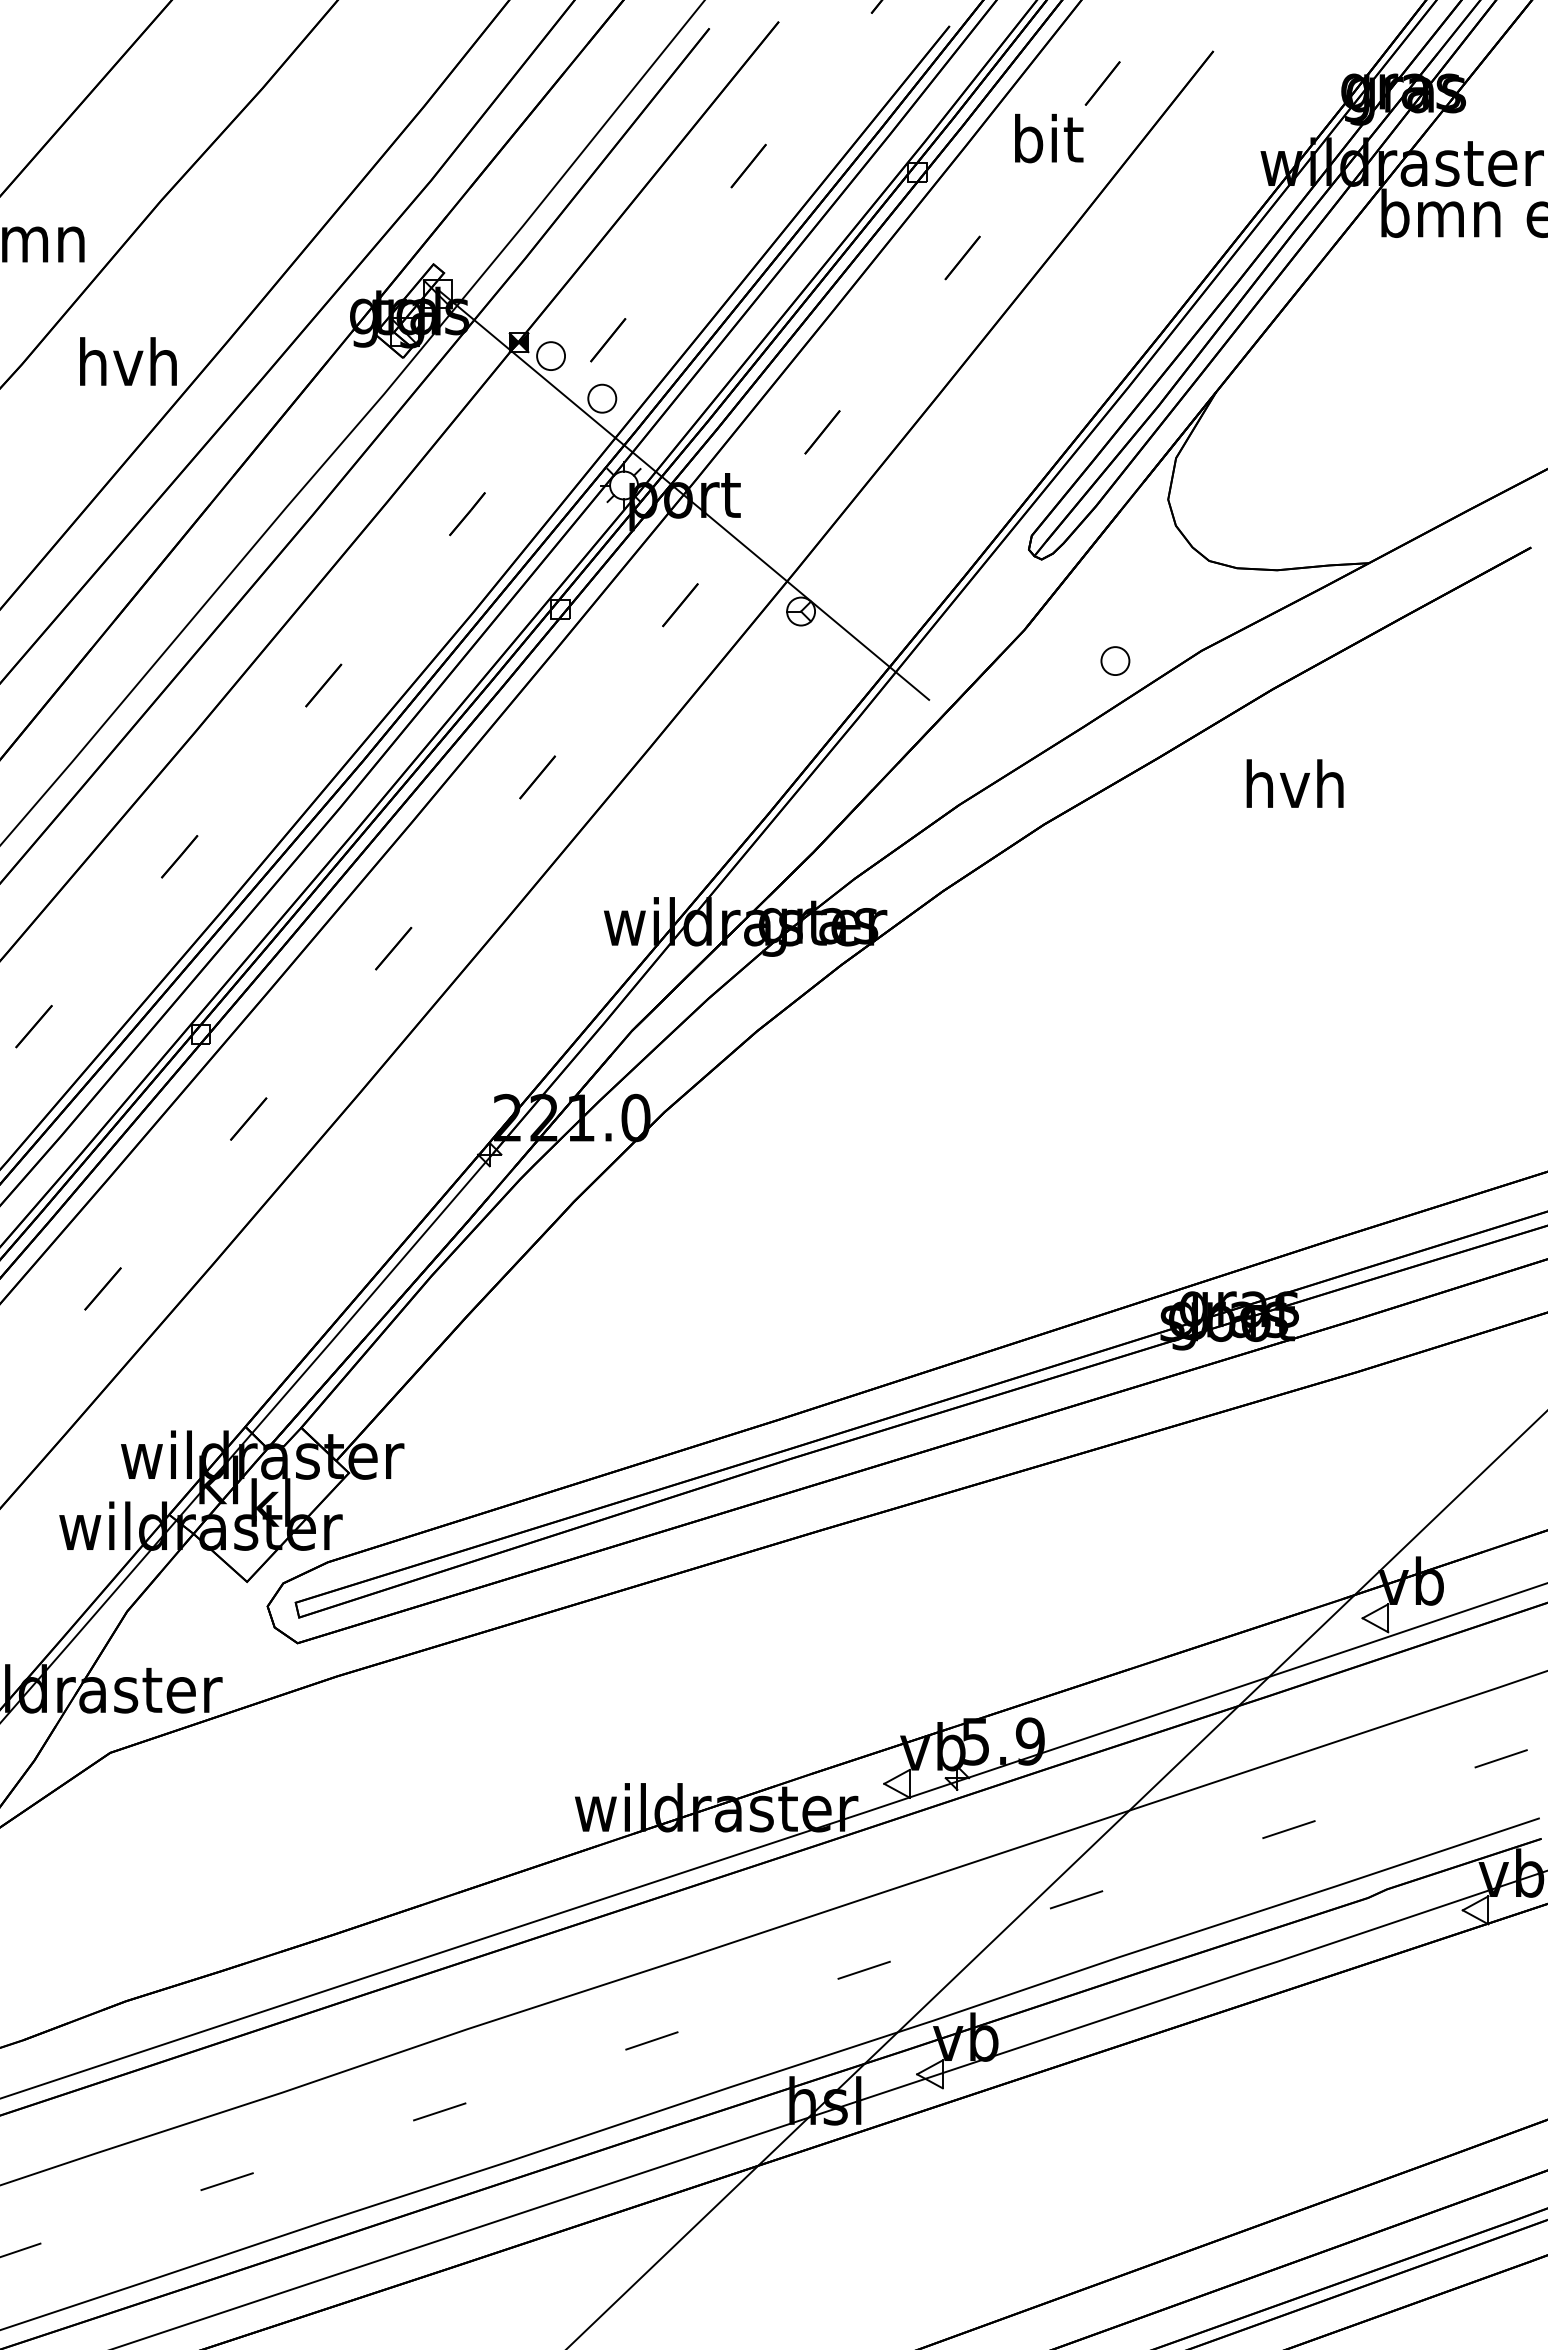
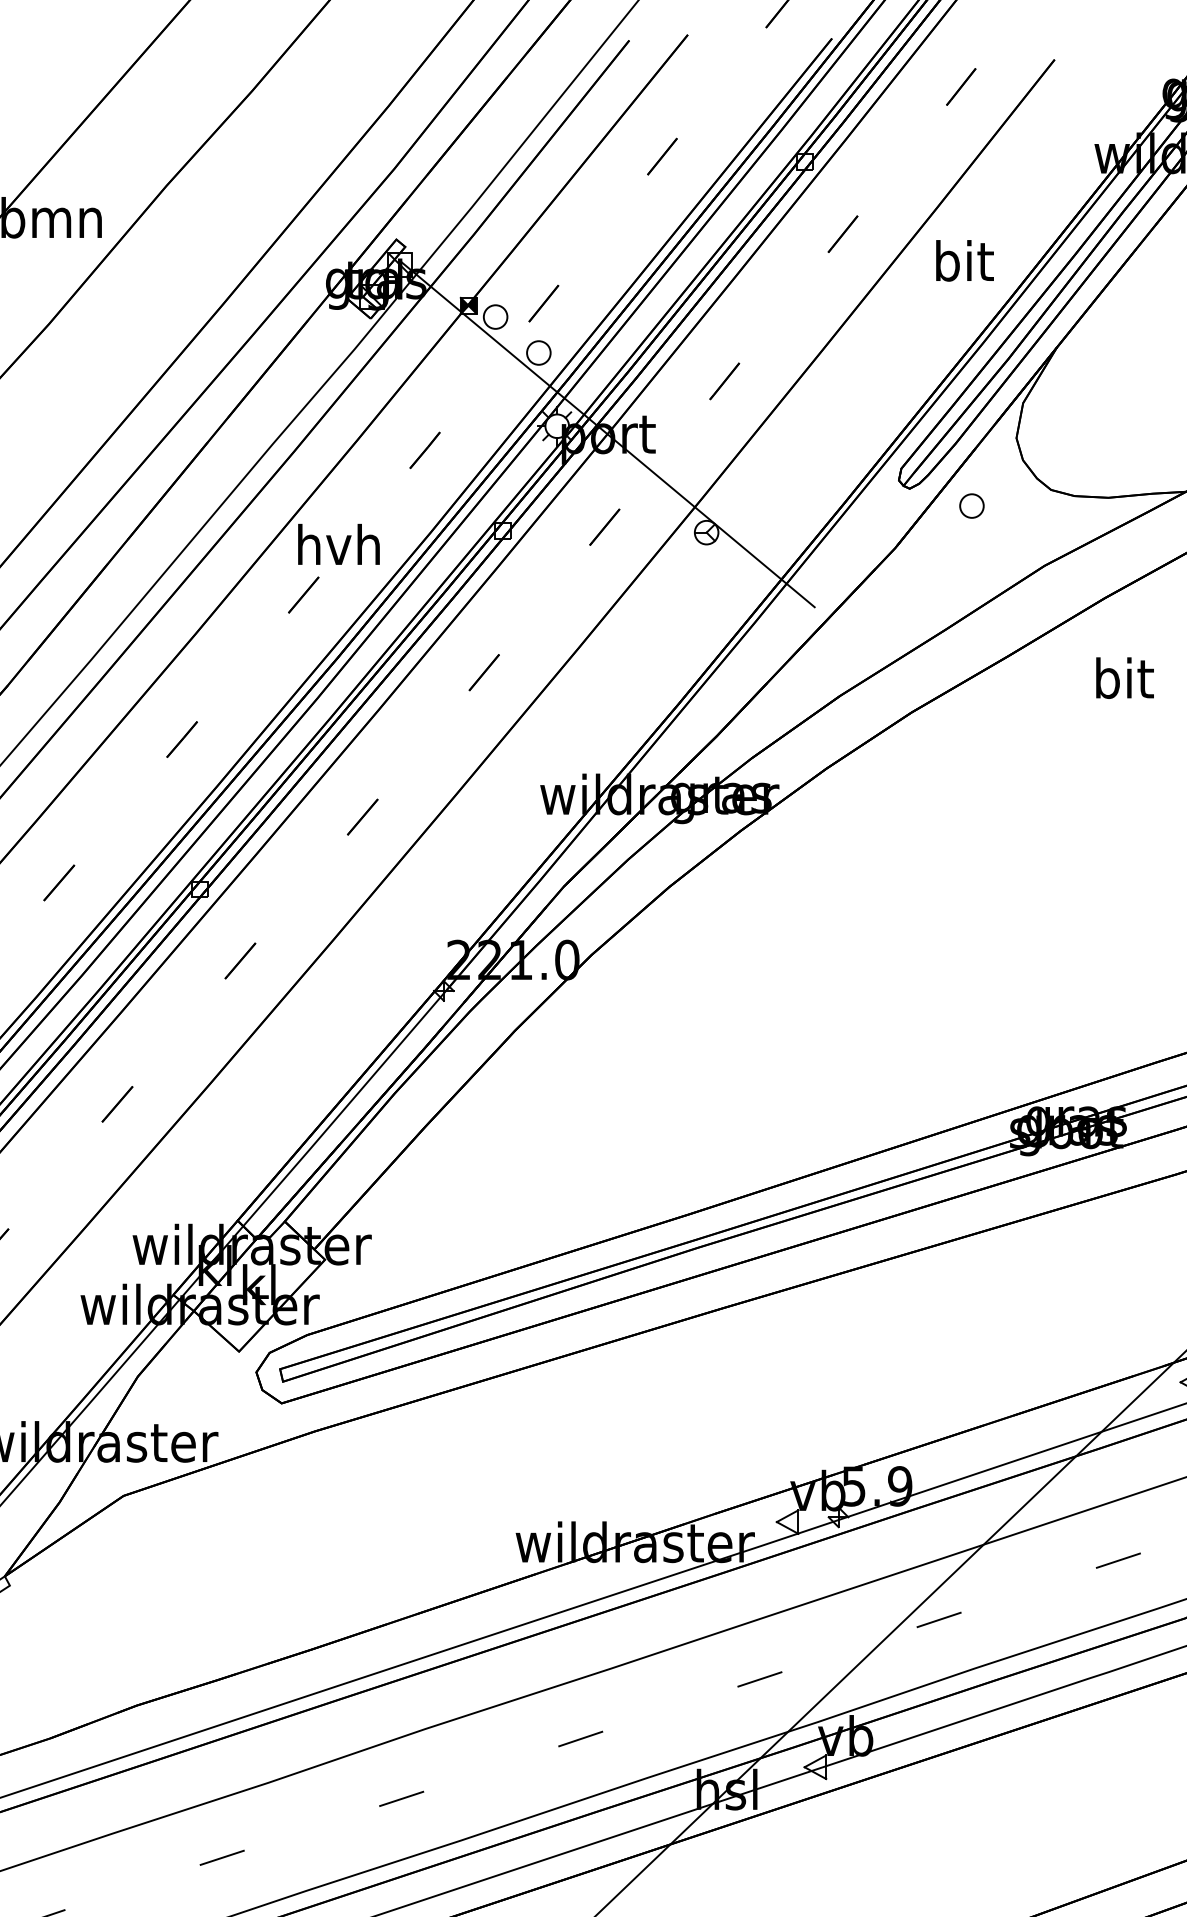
text: (1049, 138) -> (965, 260), moved
text: (128, 361) -> (339, 544), moved
part: (1115, 660) -> (972, 505), moved
text: (1294, 783) -> (1123, 677), hvh -> bit

